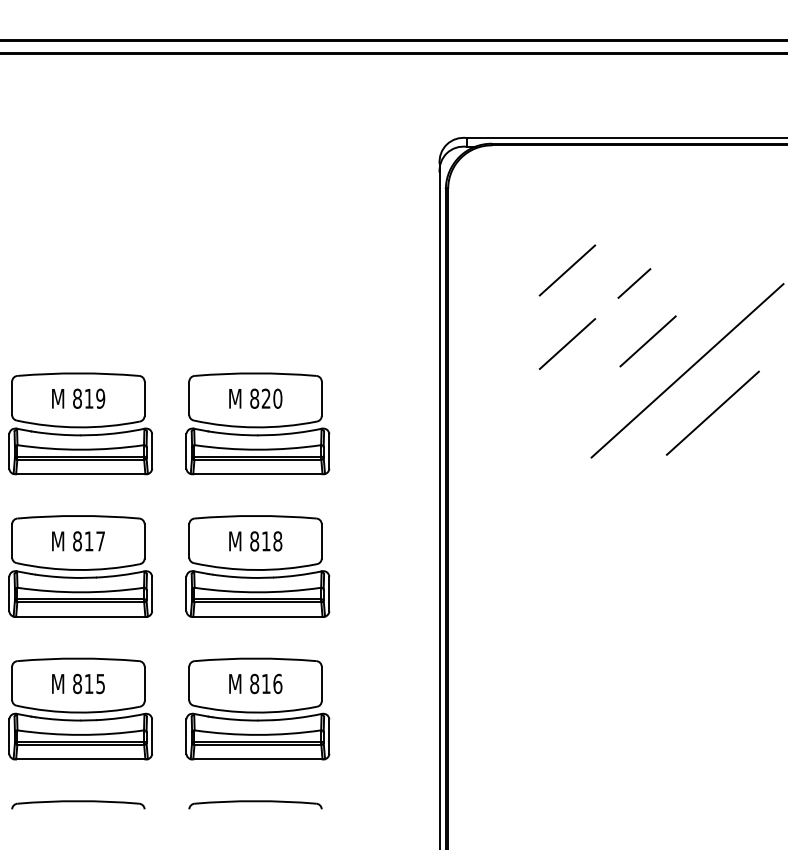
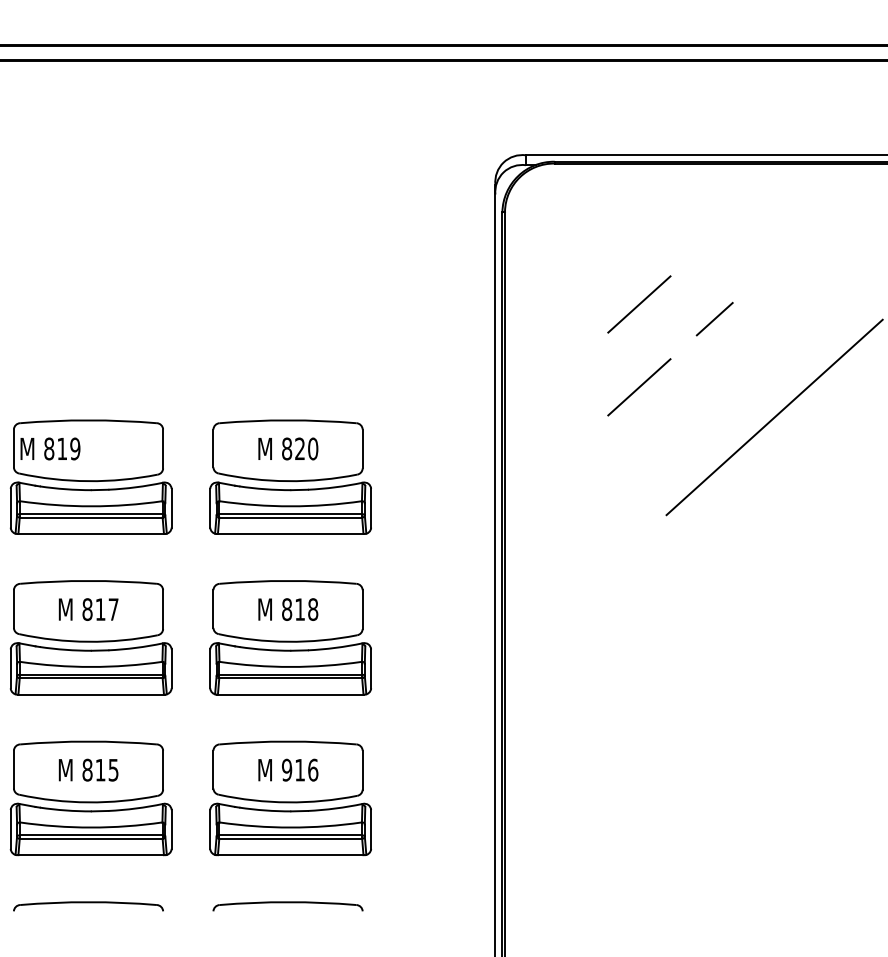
line: (647, 341) -> (729, 384), removed
text: (78, 398) -> (50, 448), moved
line: (712, 412) -> (802, 464), removed
text: (254, 684) -> (286, 770), 816 -> 916

